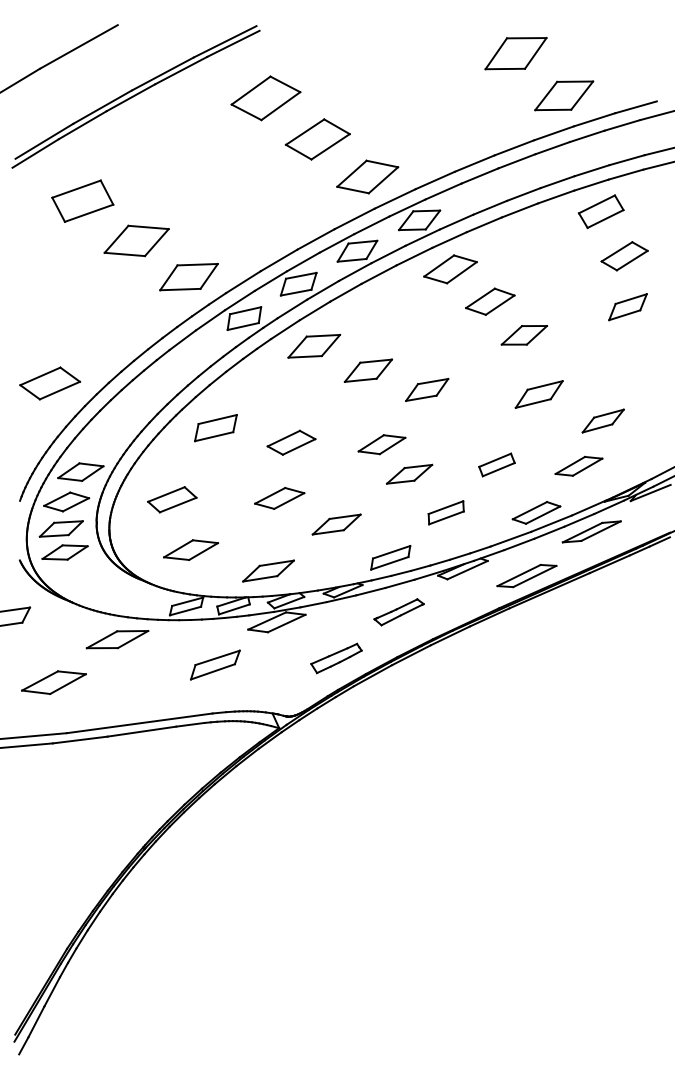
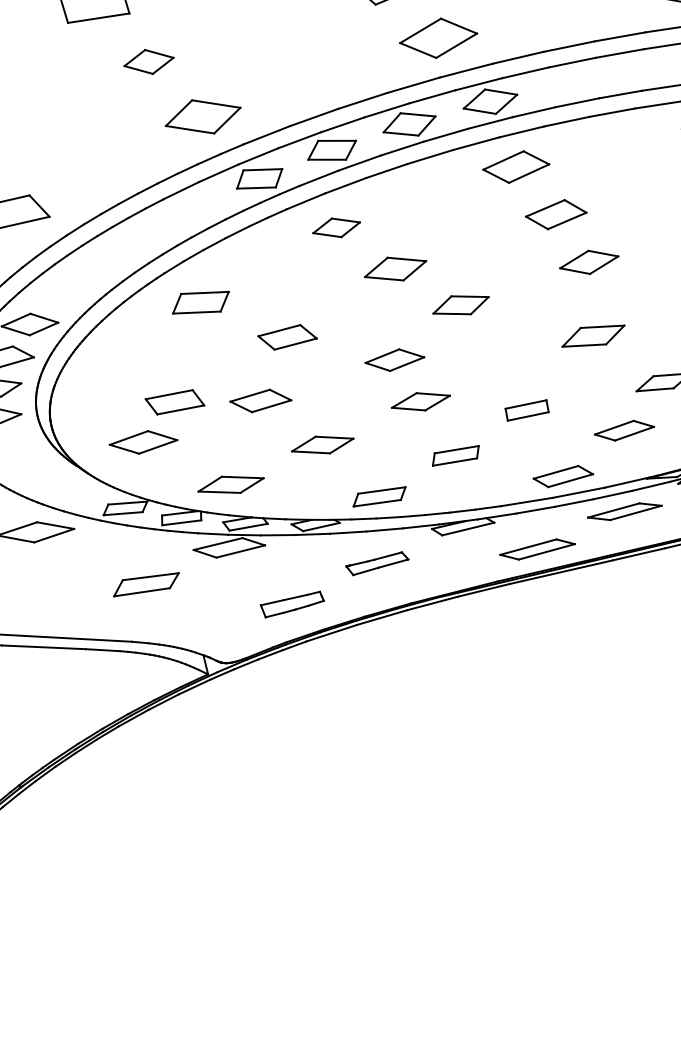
part: (136, 240) -> (148, 61), size x0.6
part: (314, 346) -> (336, 227), size x0.7
part: (172, 499) -> (175, 401), moved

